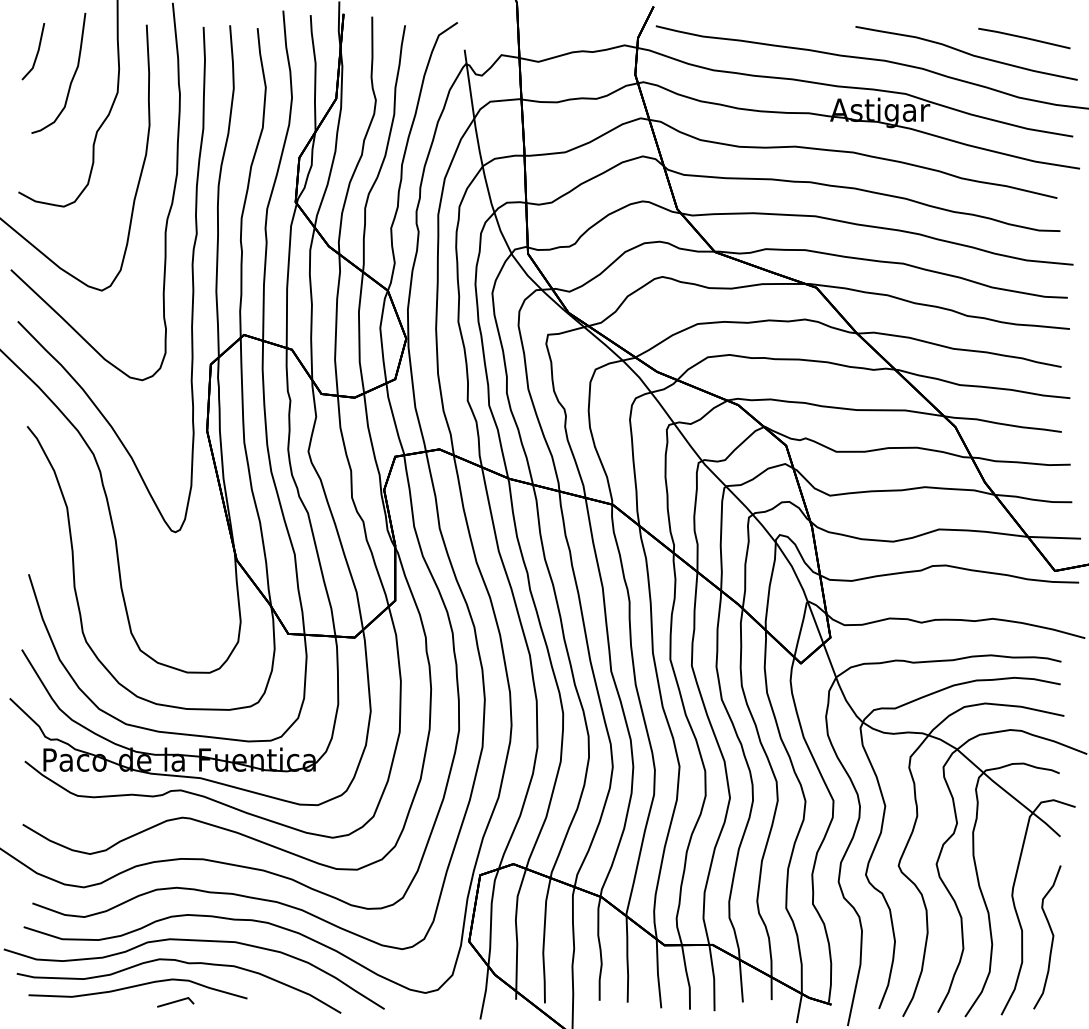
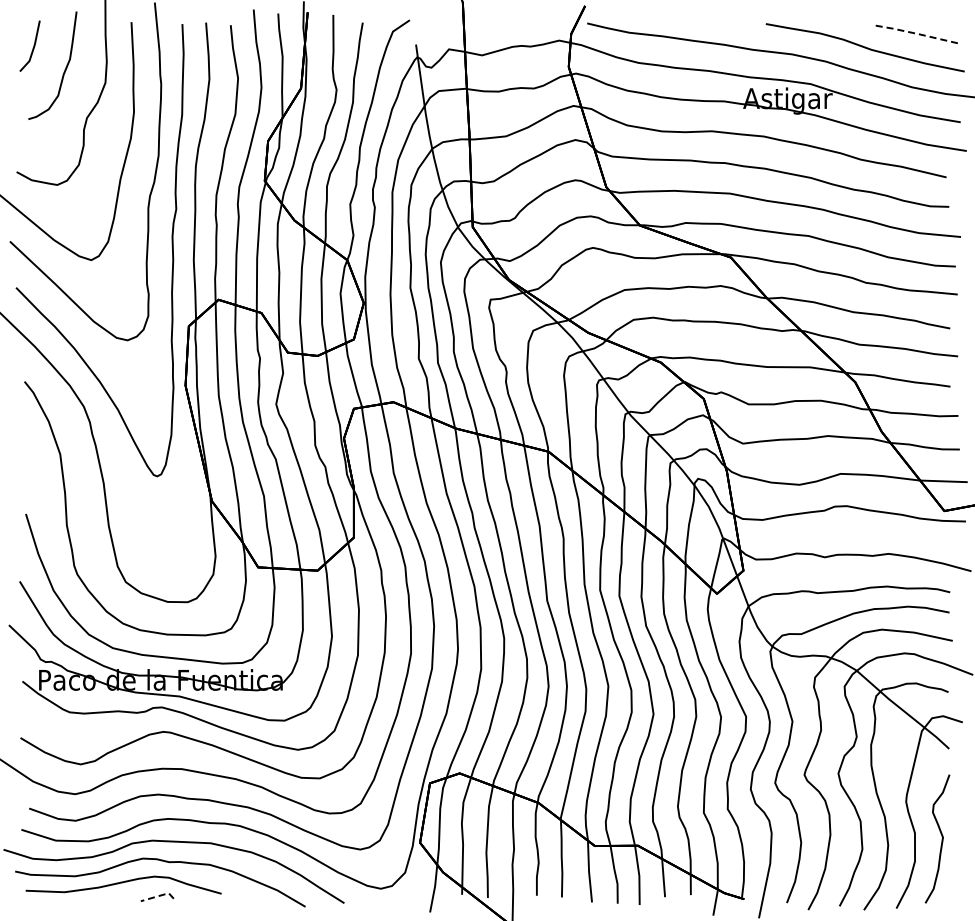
line: (1023, 37) -> (916, 33), solid -> dashed
line: (176, 1001) -> (158, 896), solid -> dashed

